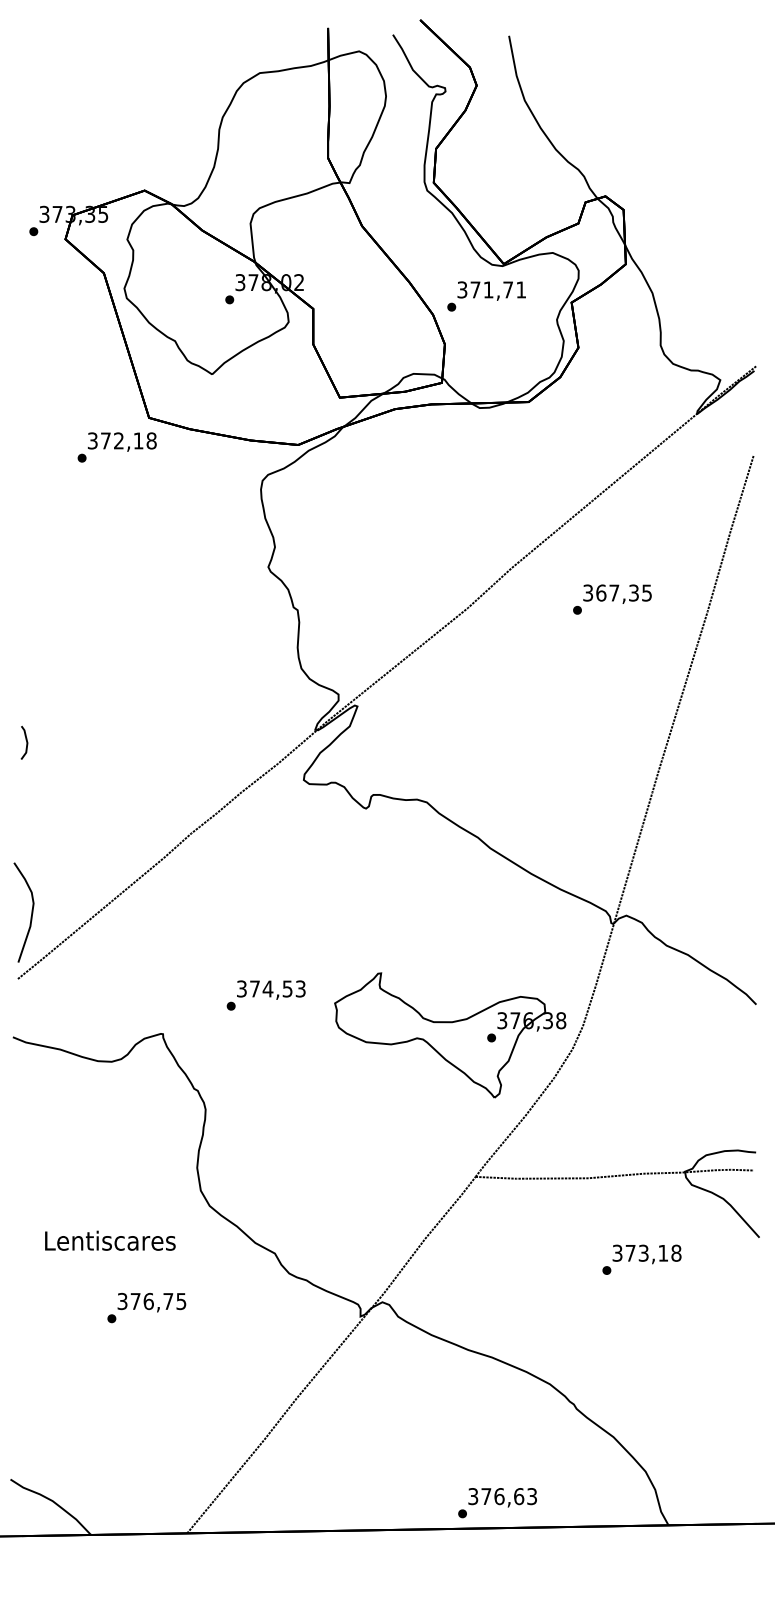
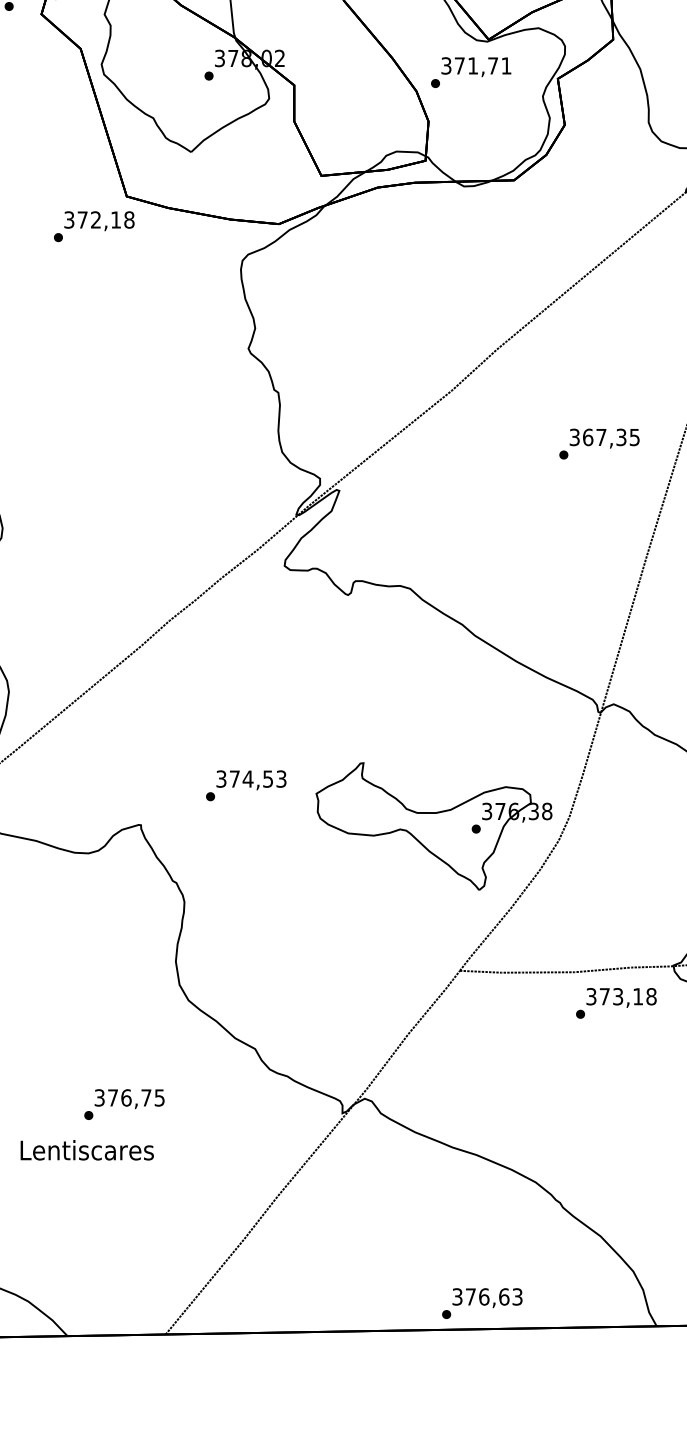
text: (612, 599) -> (599, 443), moved
text: (110, 1240) -> (87, 1149), moved
text: (641, 1259) -> (615, 1003), moved

